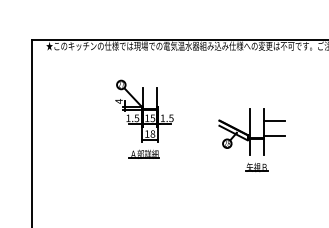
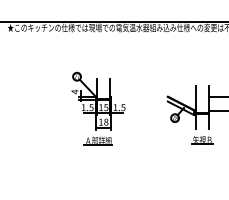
part: (144, 118) -> (98, 107), moved

